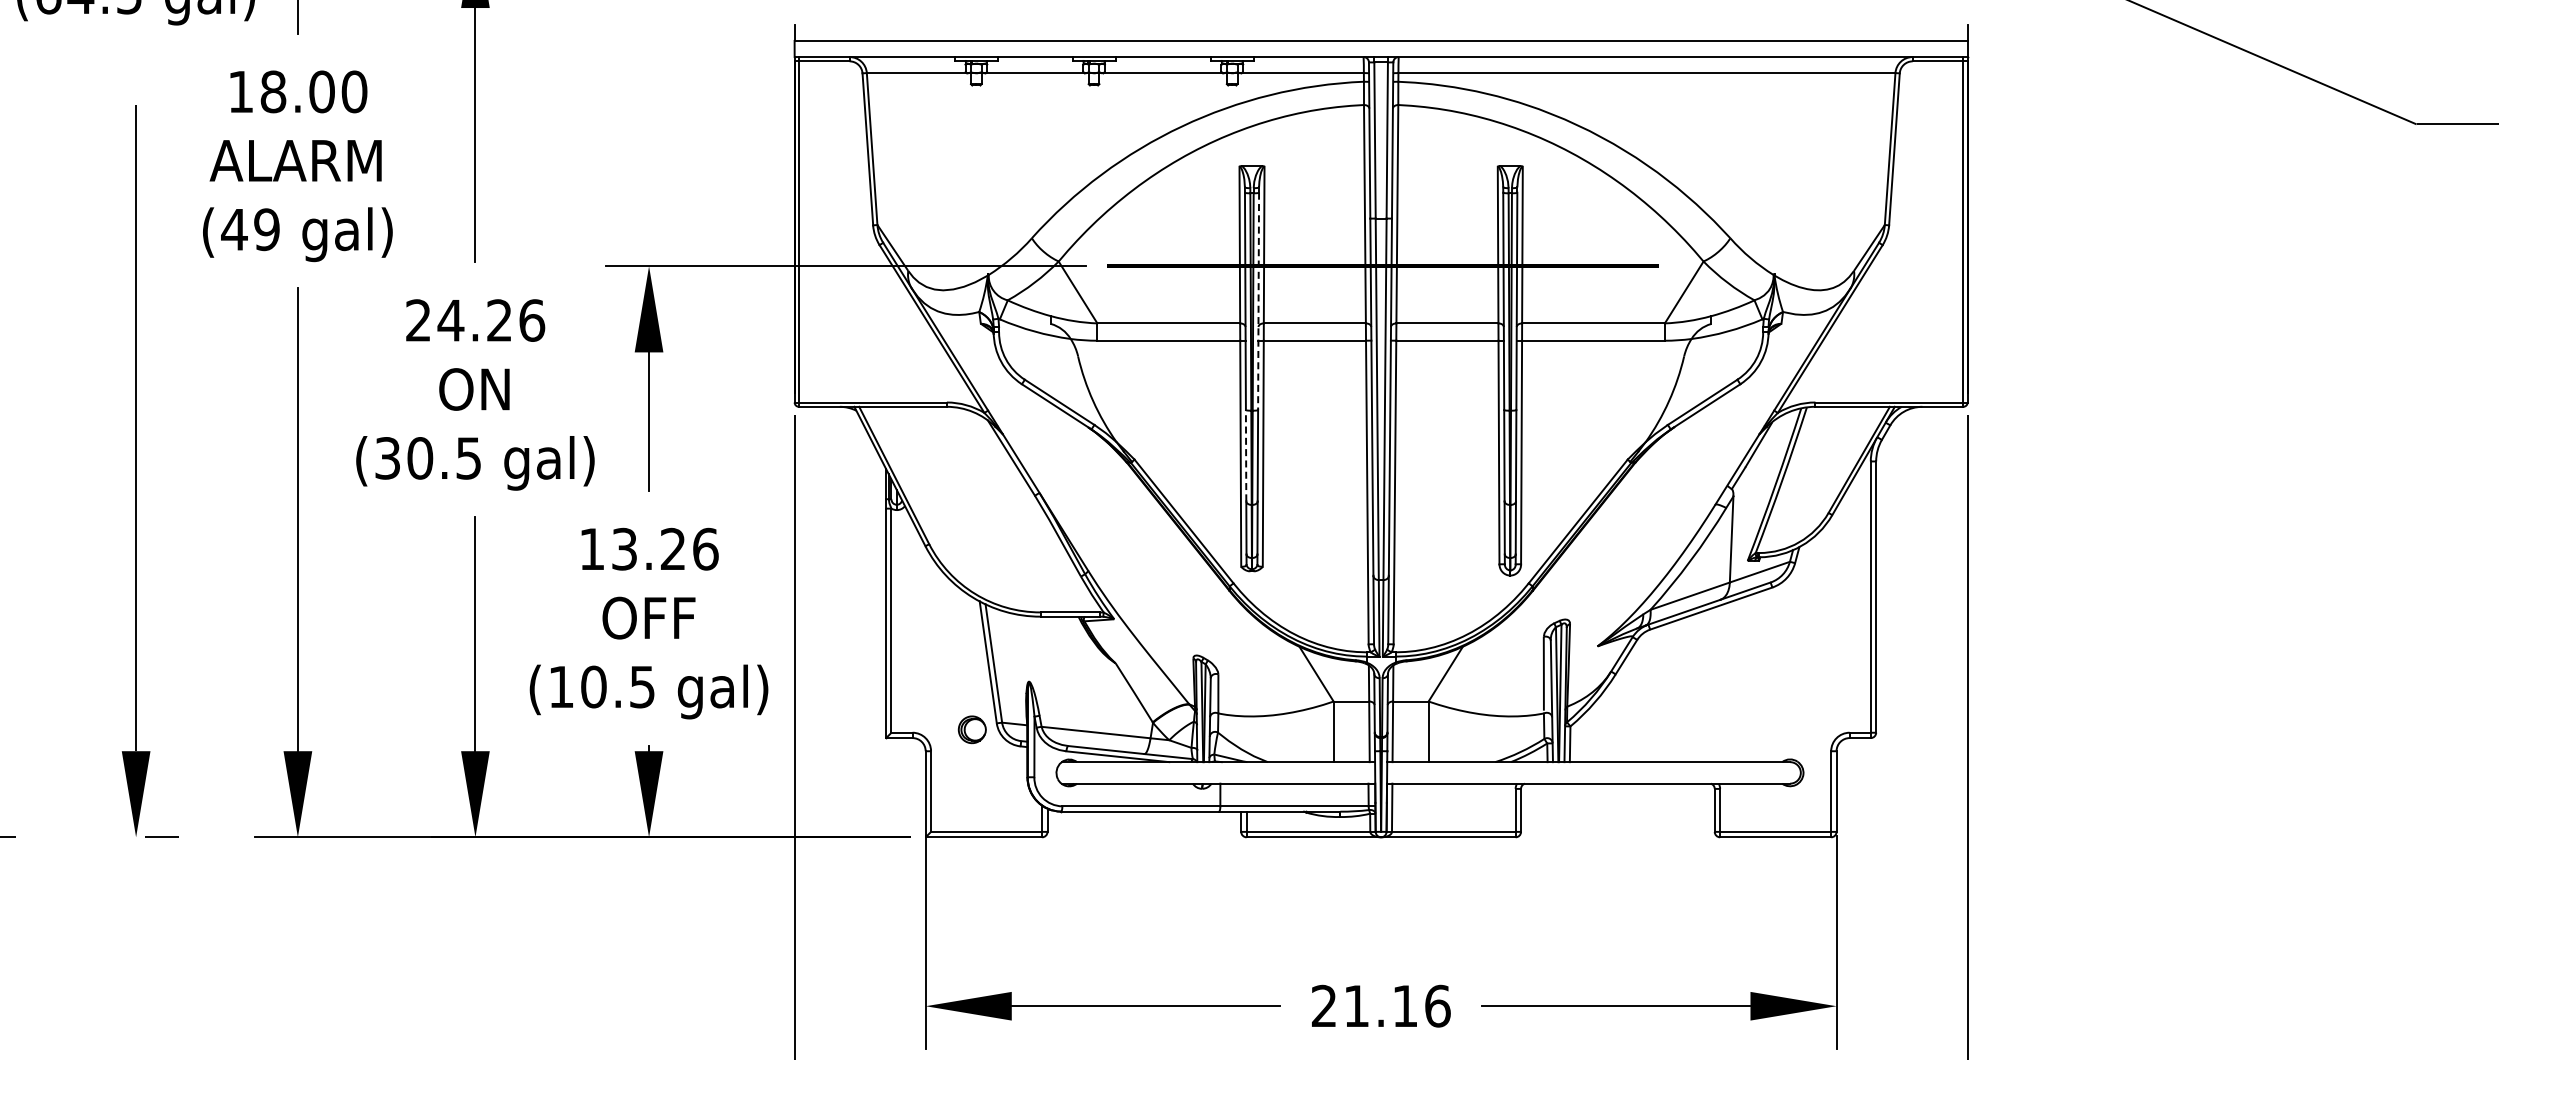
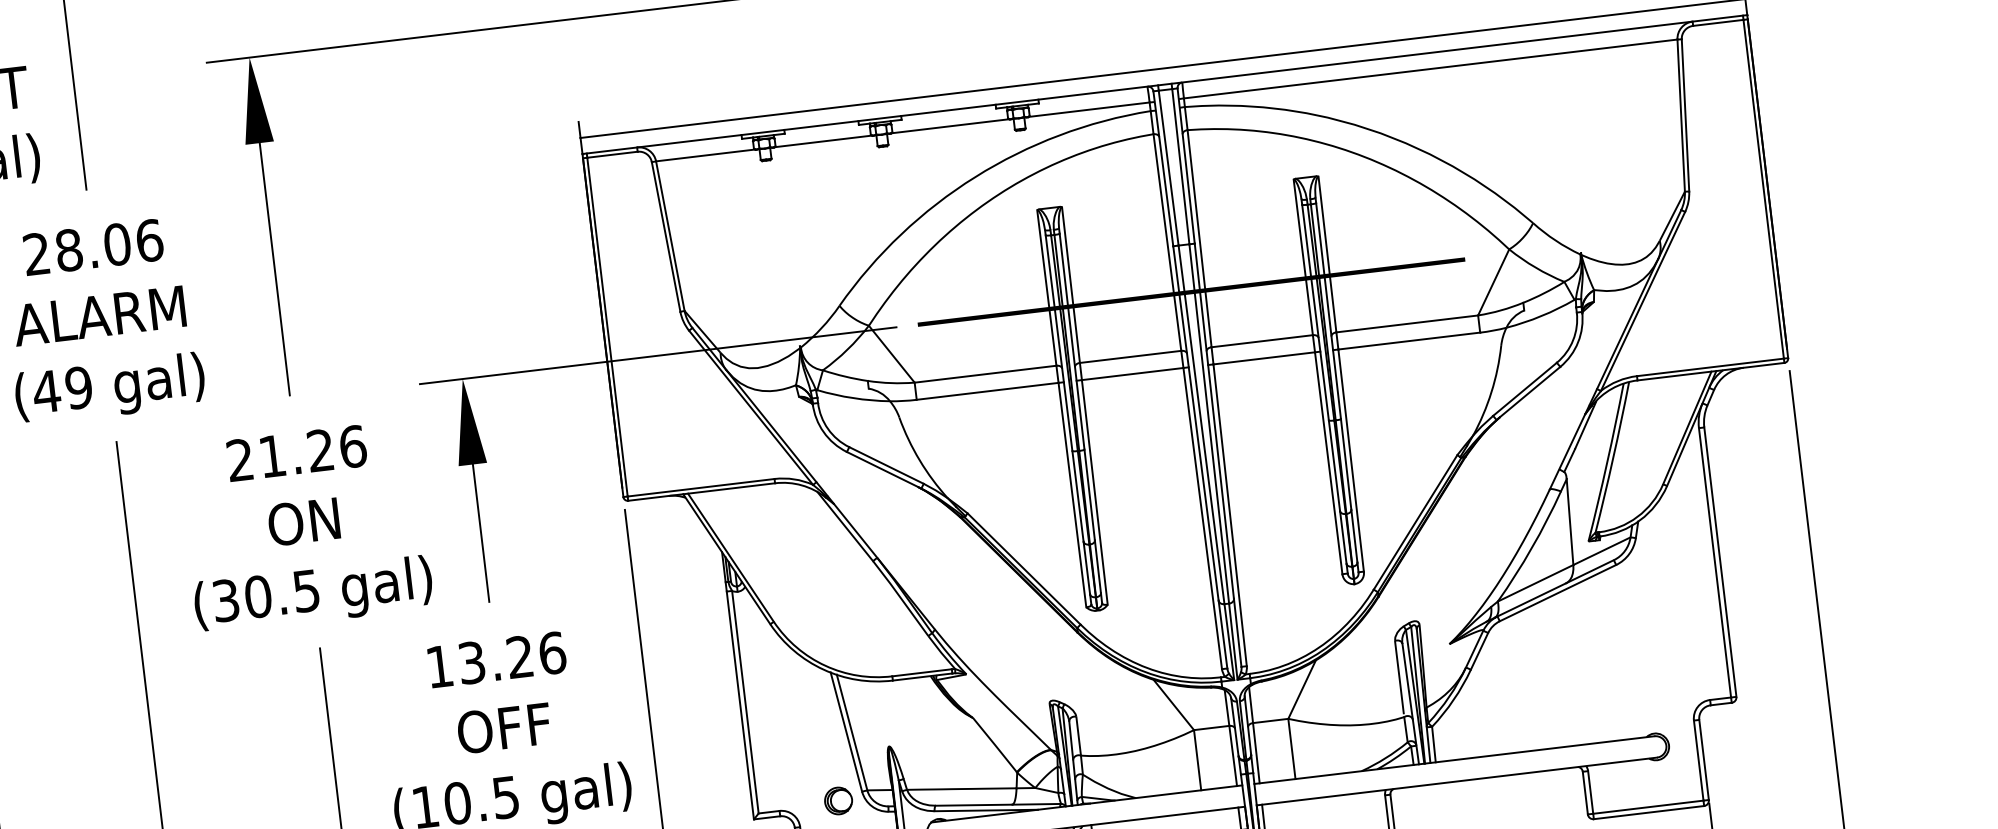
text: (297, 91) -> (92, 247), 18.00 -> 28.06
line: (1258, 301) -> (1072, 341), dashed -> solid
text: (450, 320) -> (271, 456), 24.26 -> 21.26
line: (1246, 455) -> (1078, 496), dashed -> solid

